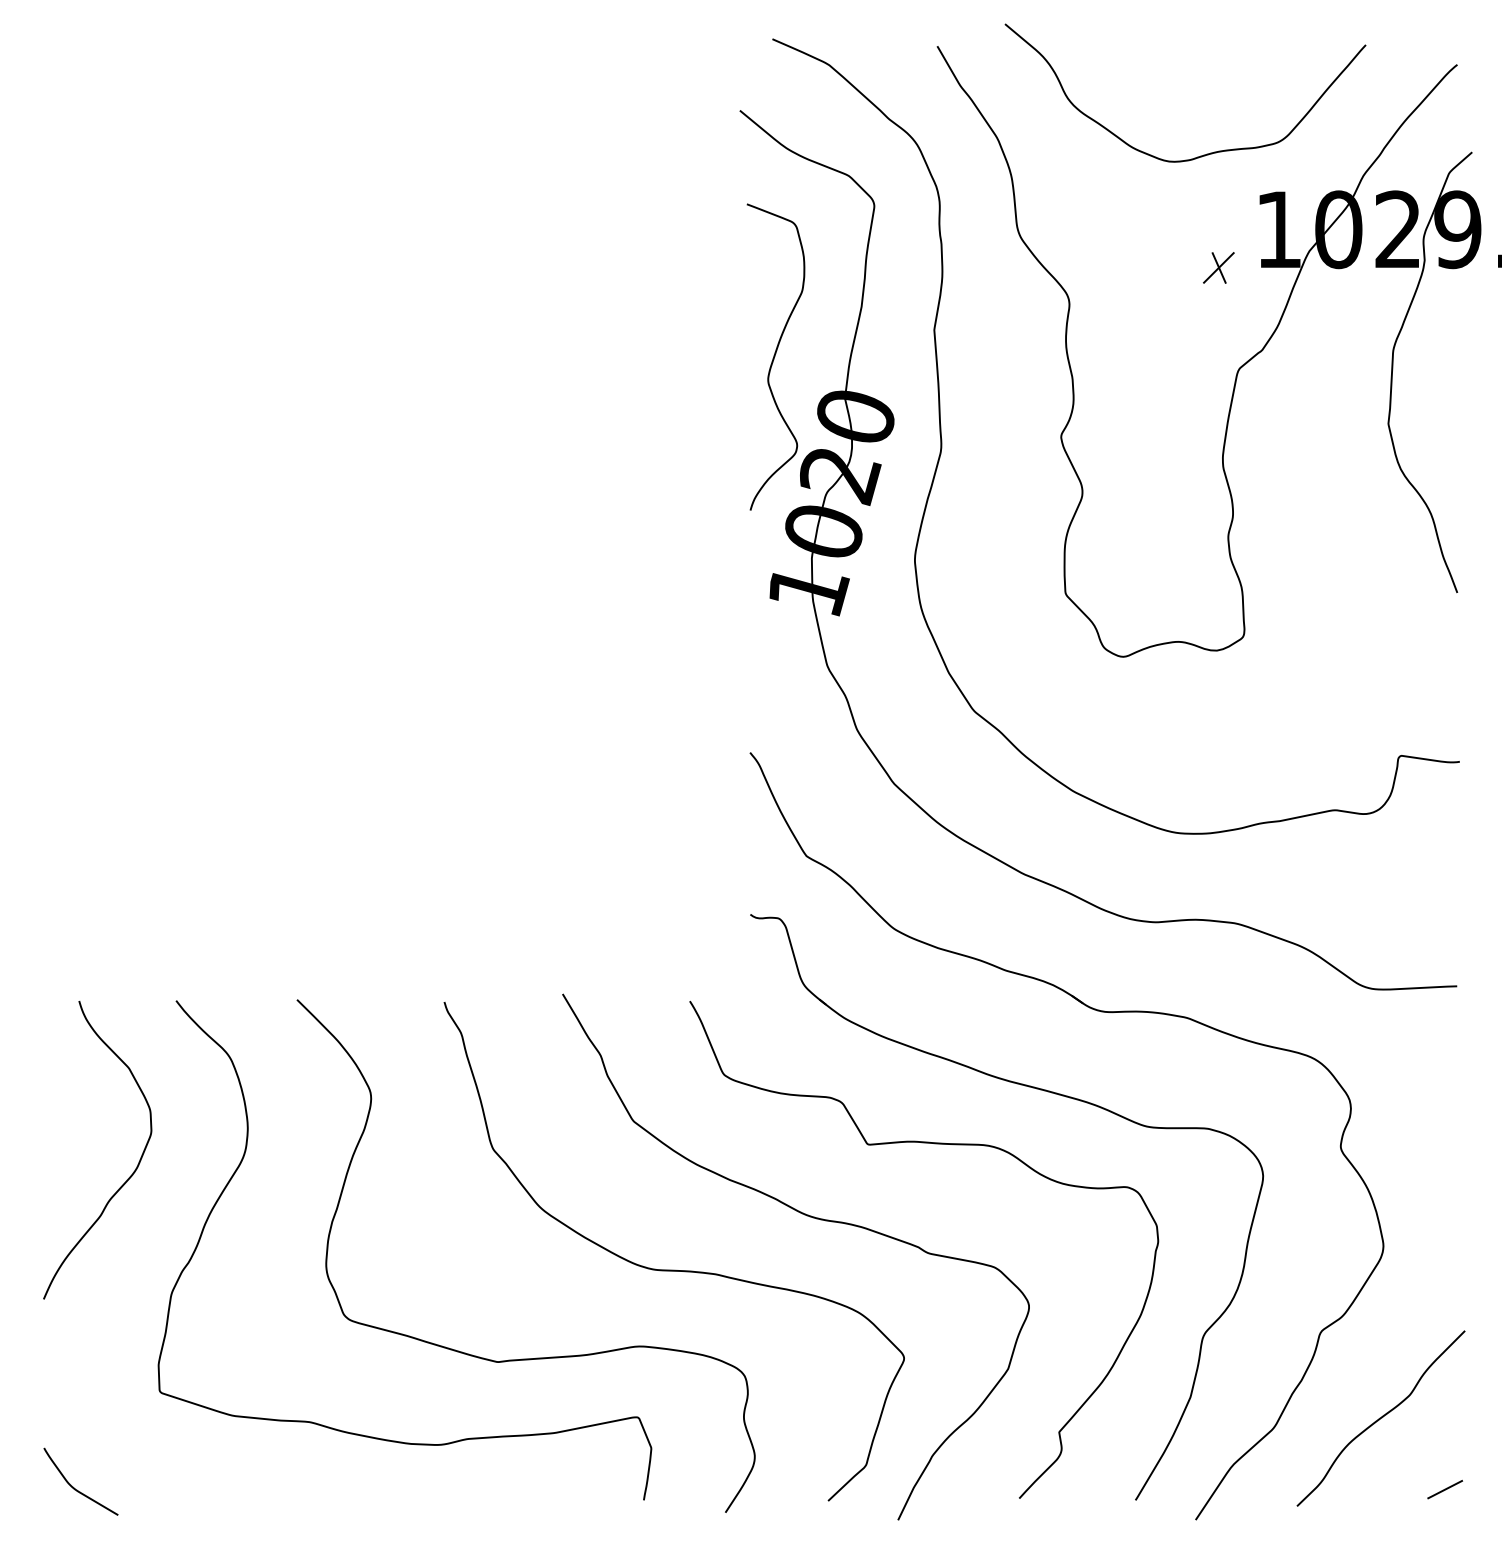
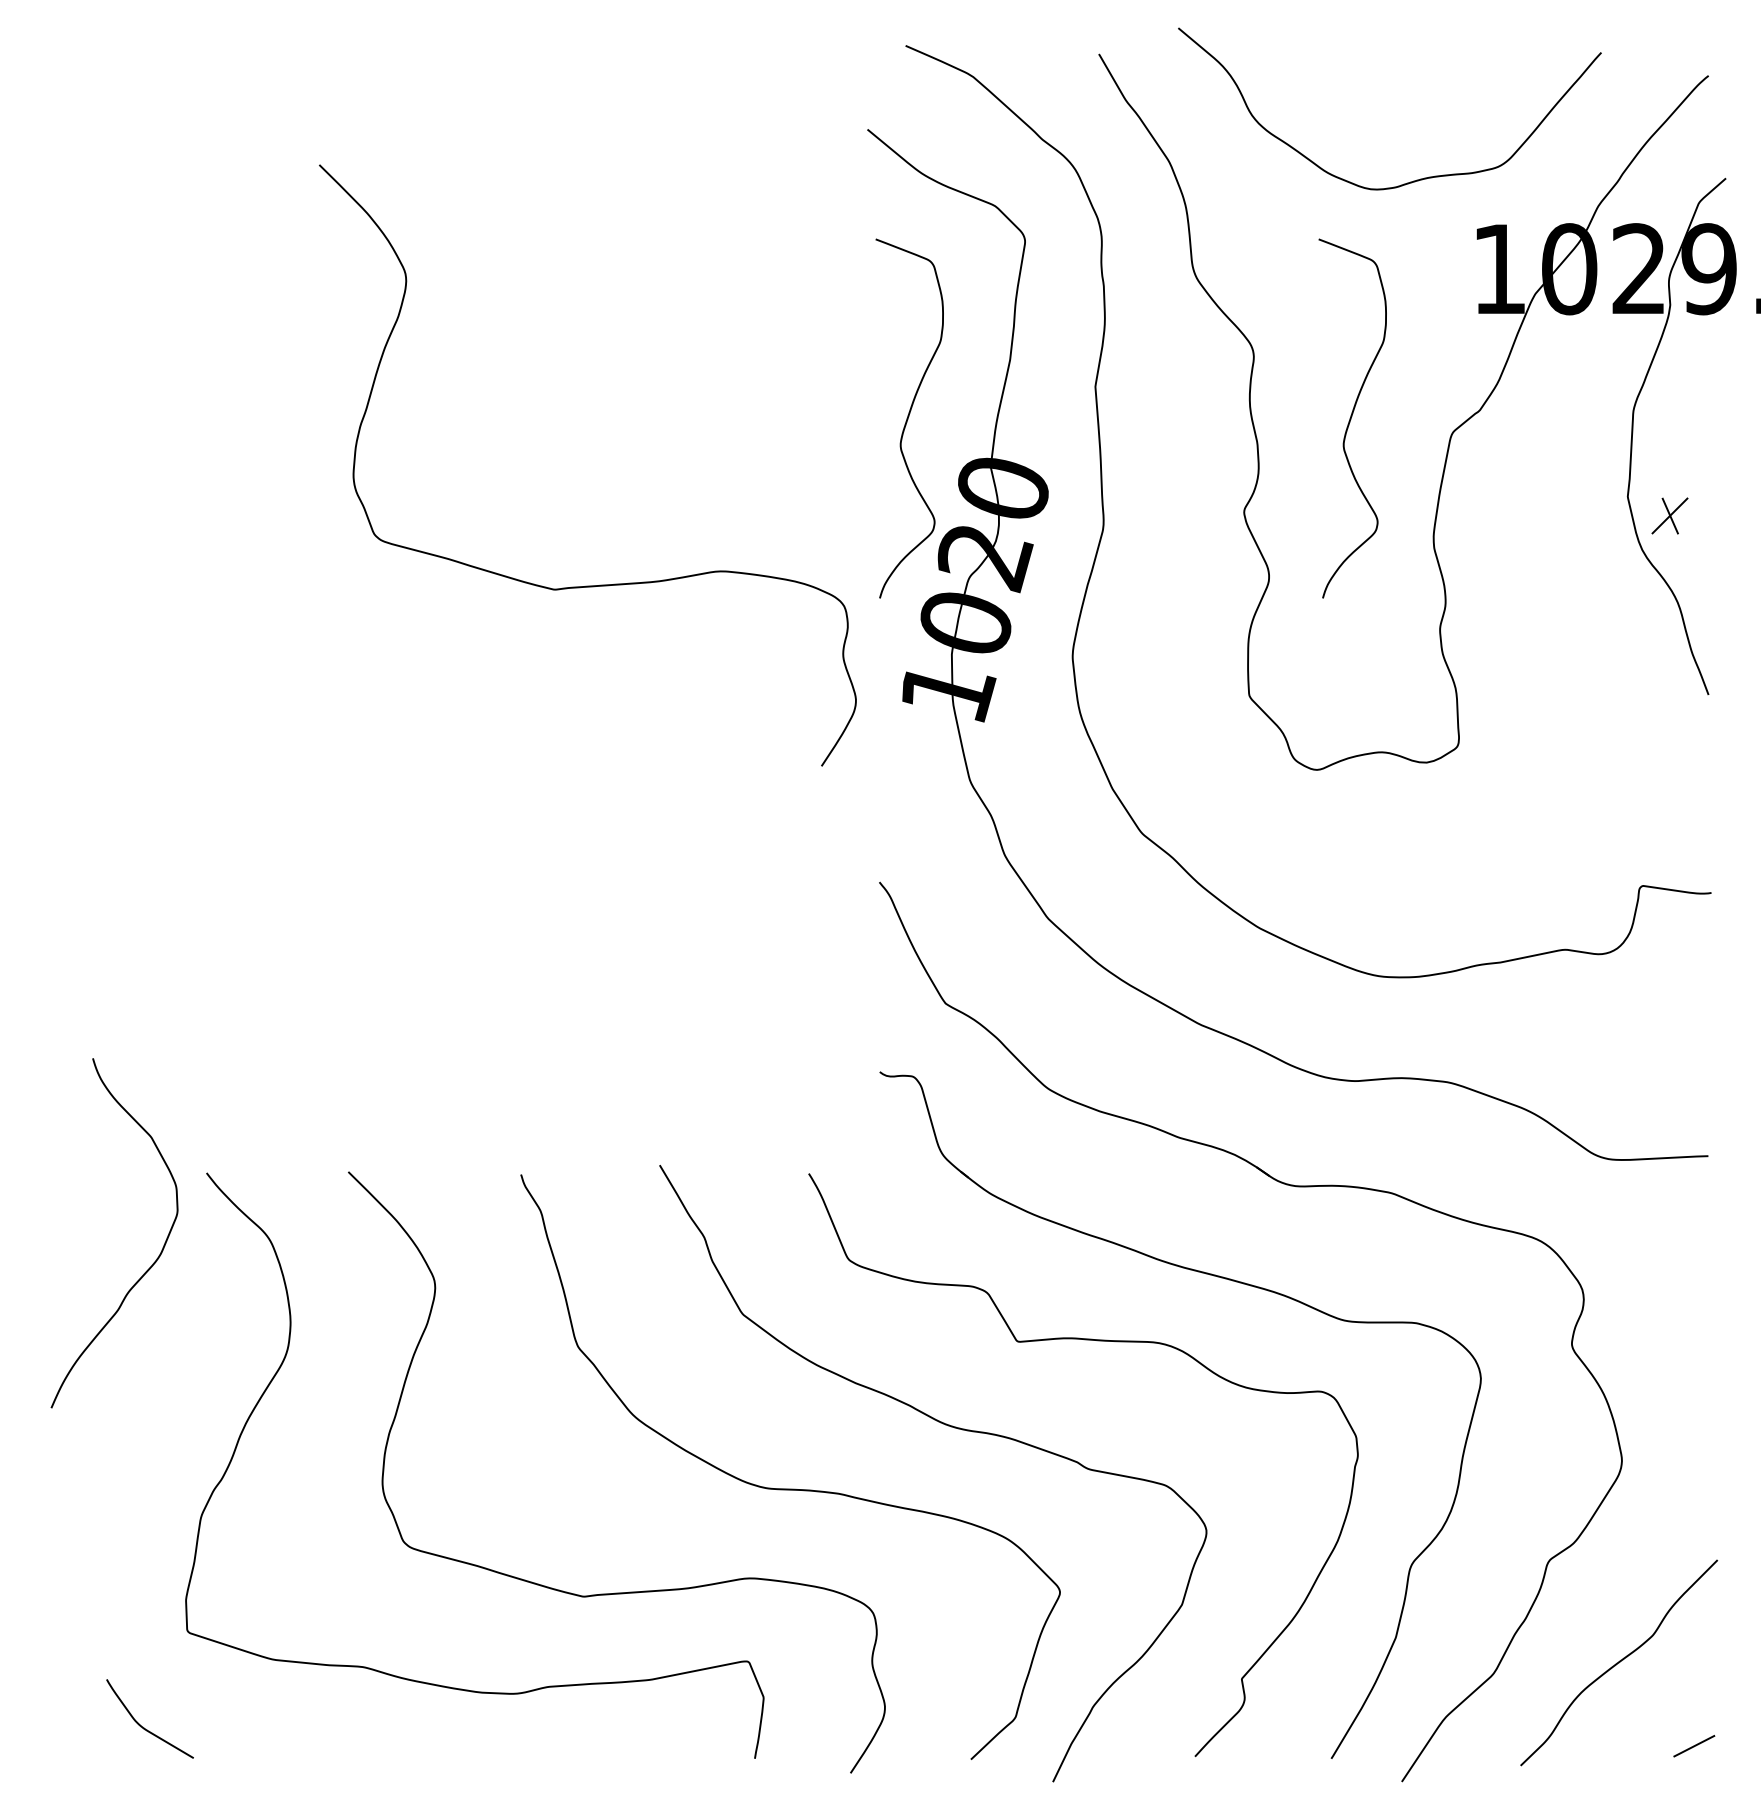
part: (1218, 267) -> (1669, 515), moved
curve: (1152, 357) -> (1351, 418), added
curve: (512, 498) -> (600, 584), added
curve: (130, 1175) -> (152, 1263), moved
curve: (76, 1489) -> (144, 1727), moved

